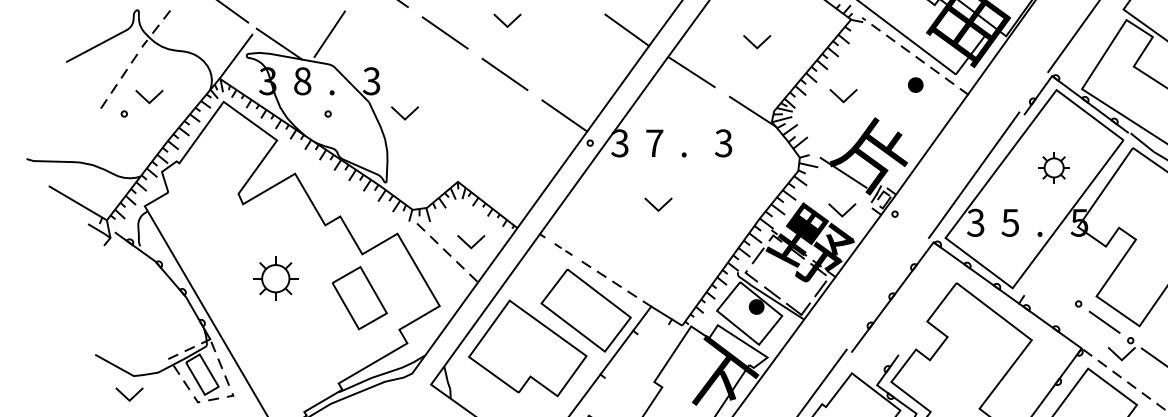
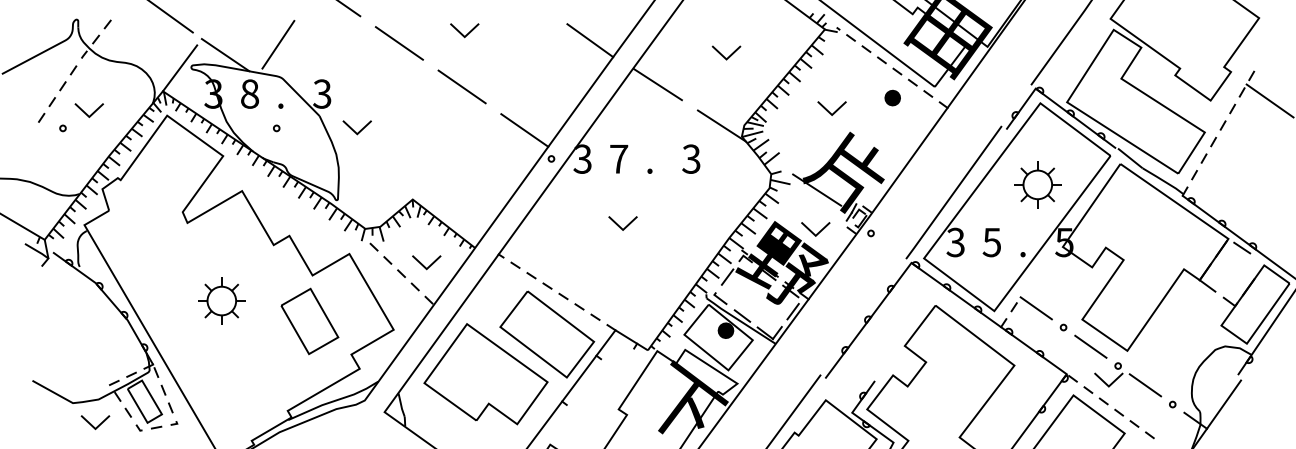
line: (840, 97) -> (828, 110), moved
part: (1053, 167) -> (1037, 184), size x1.43
part: (563, 249) -> (523, 270), size x1.43
part: (1048, 285) -> (1031, 308), added
line: (126, 396) -> (92, 424), moved

